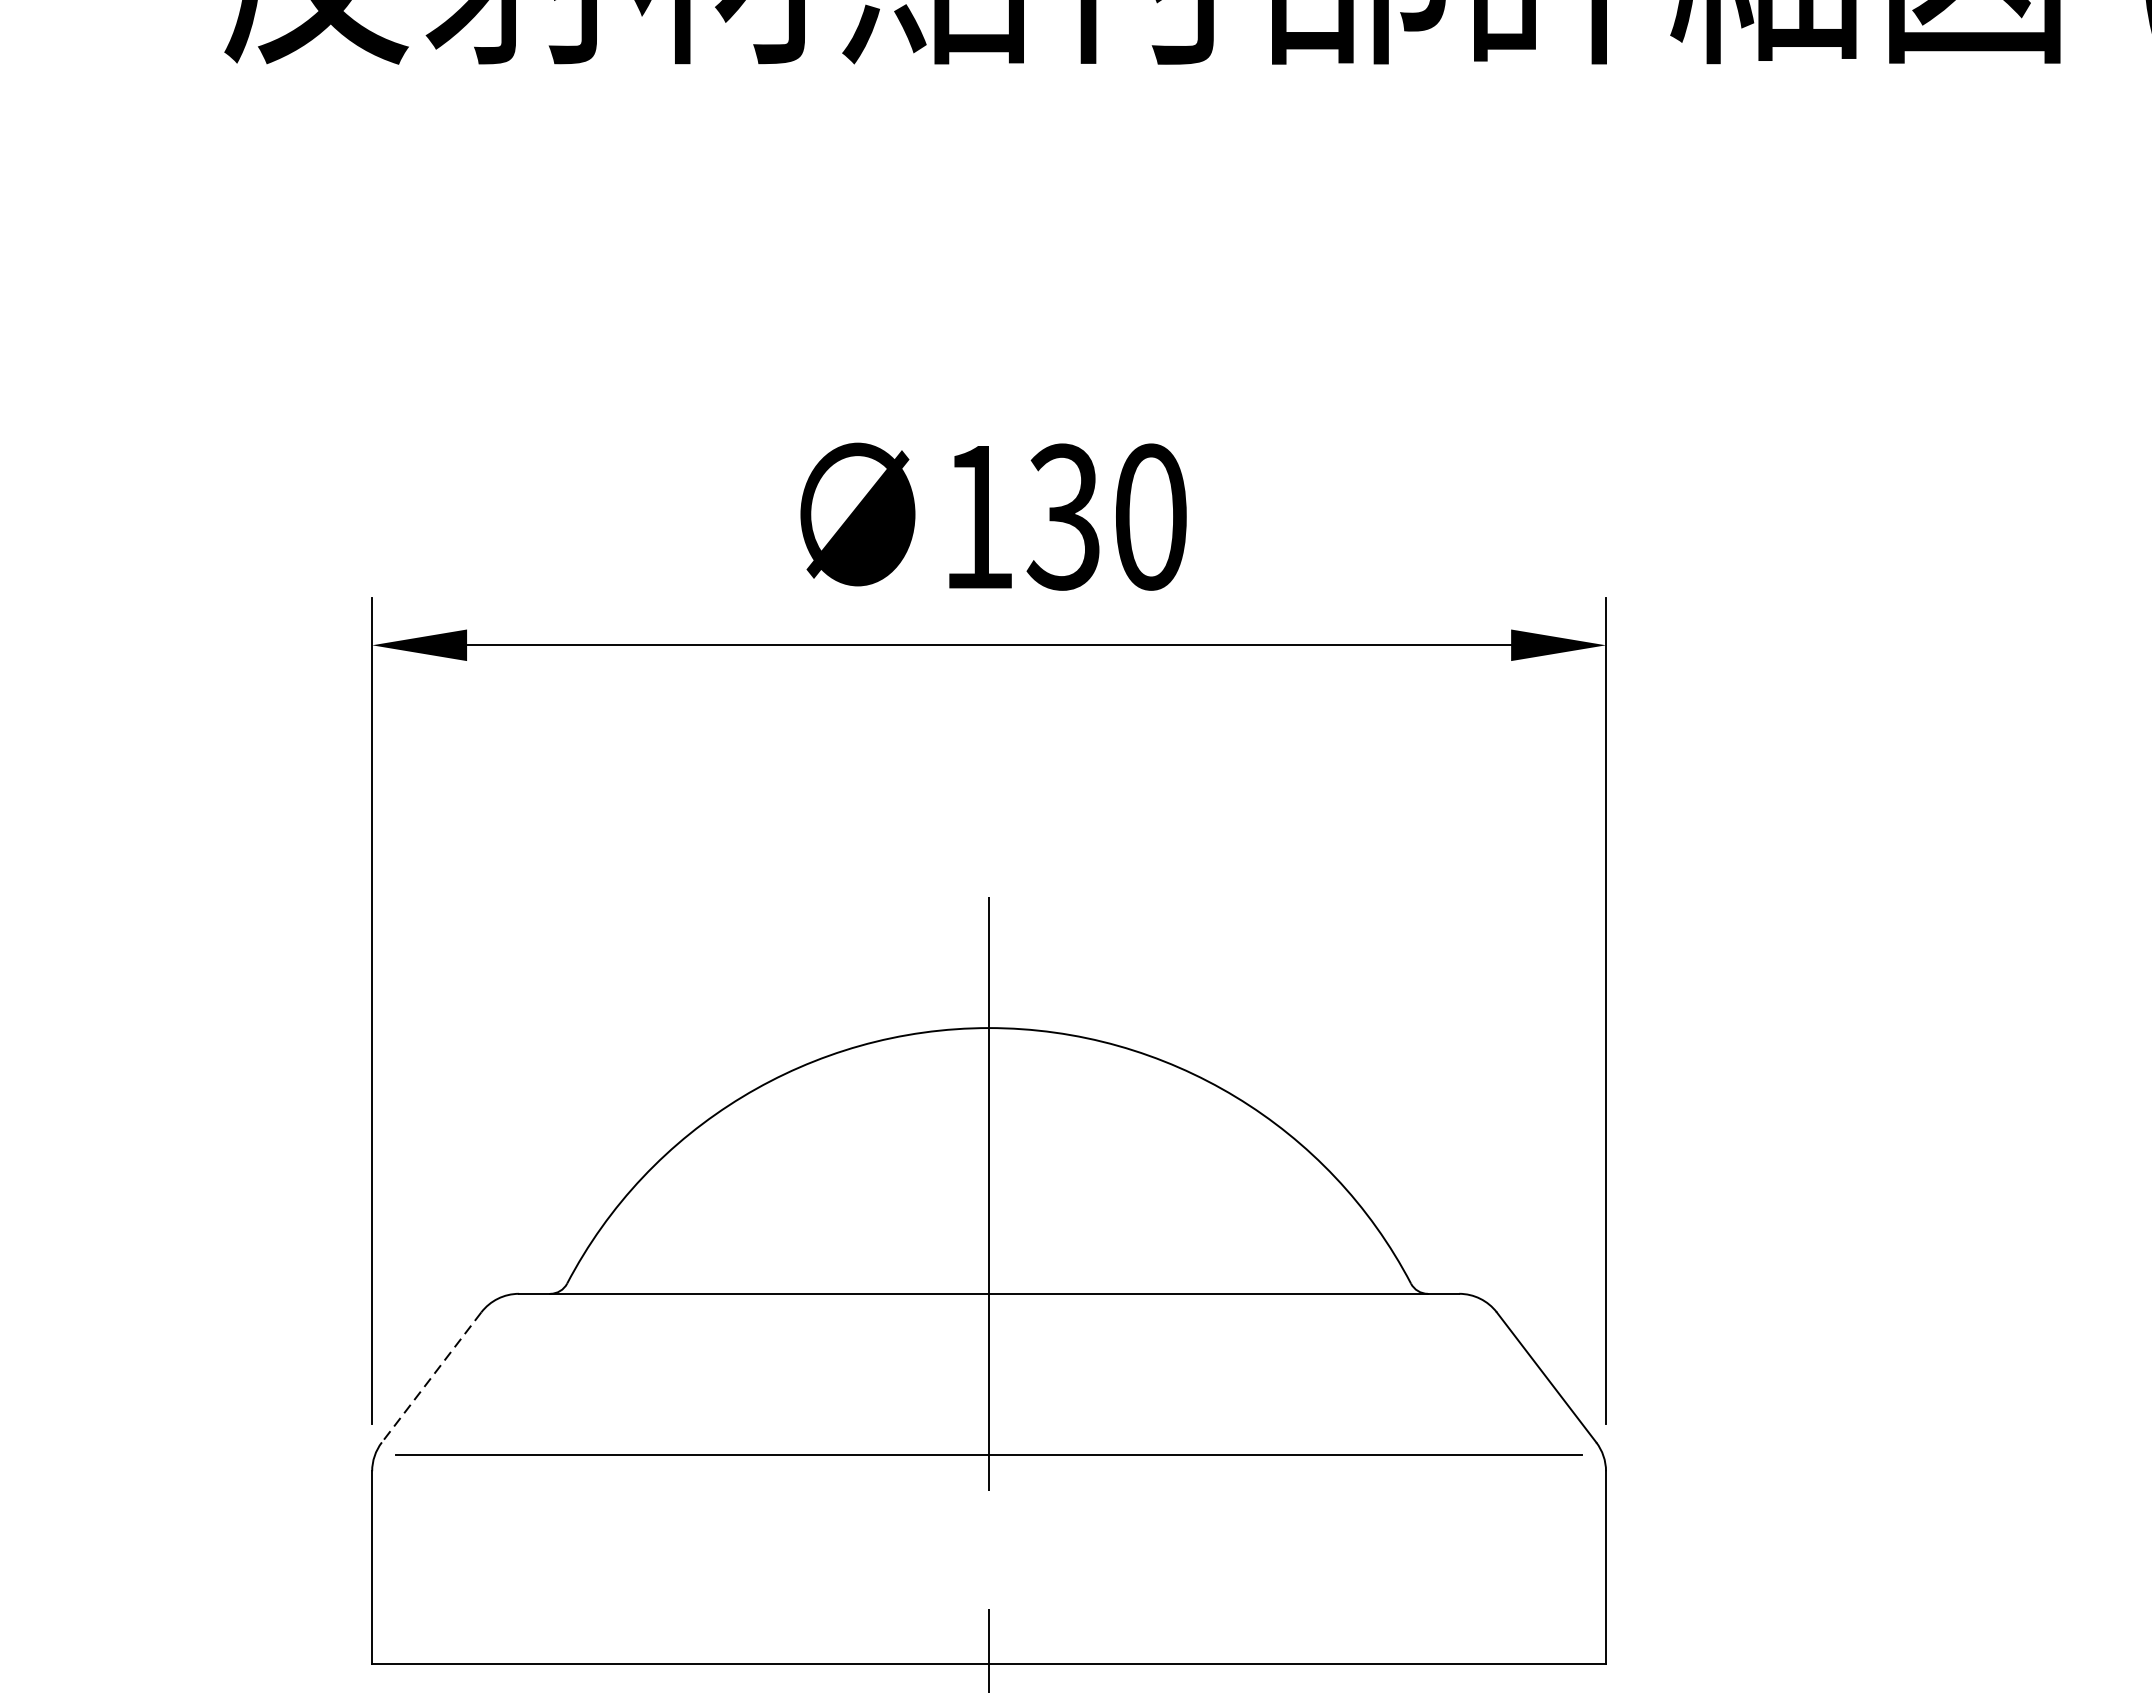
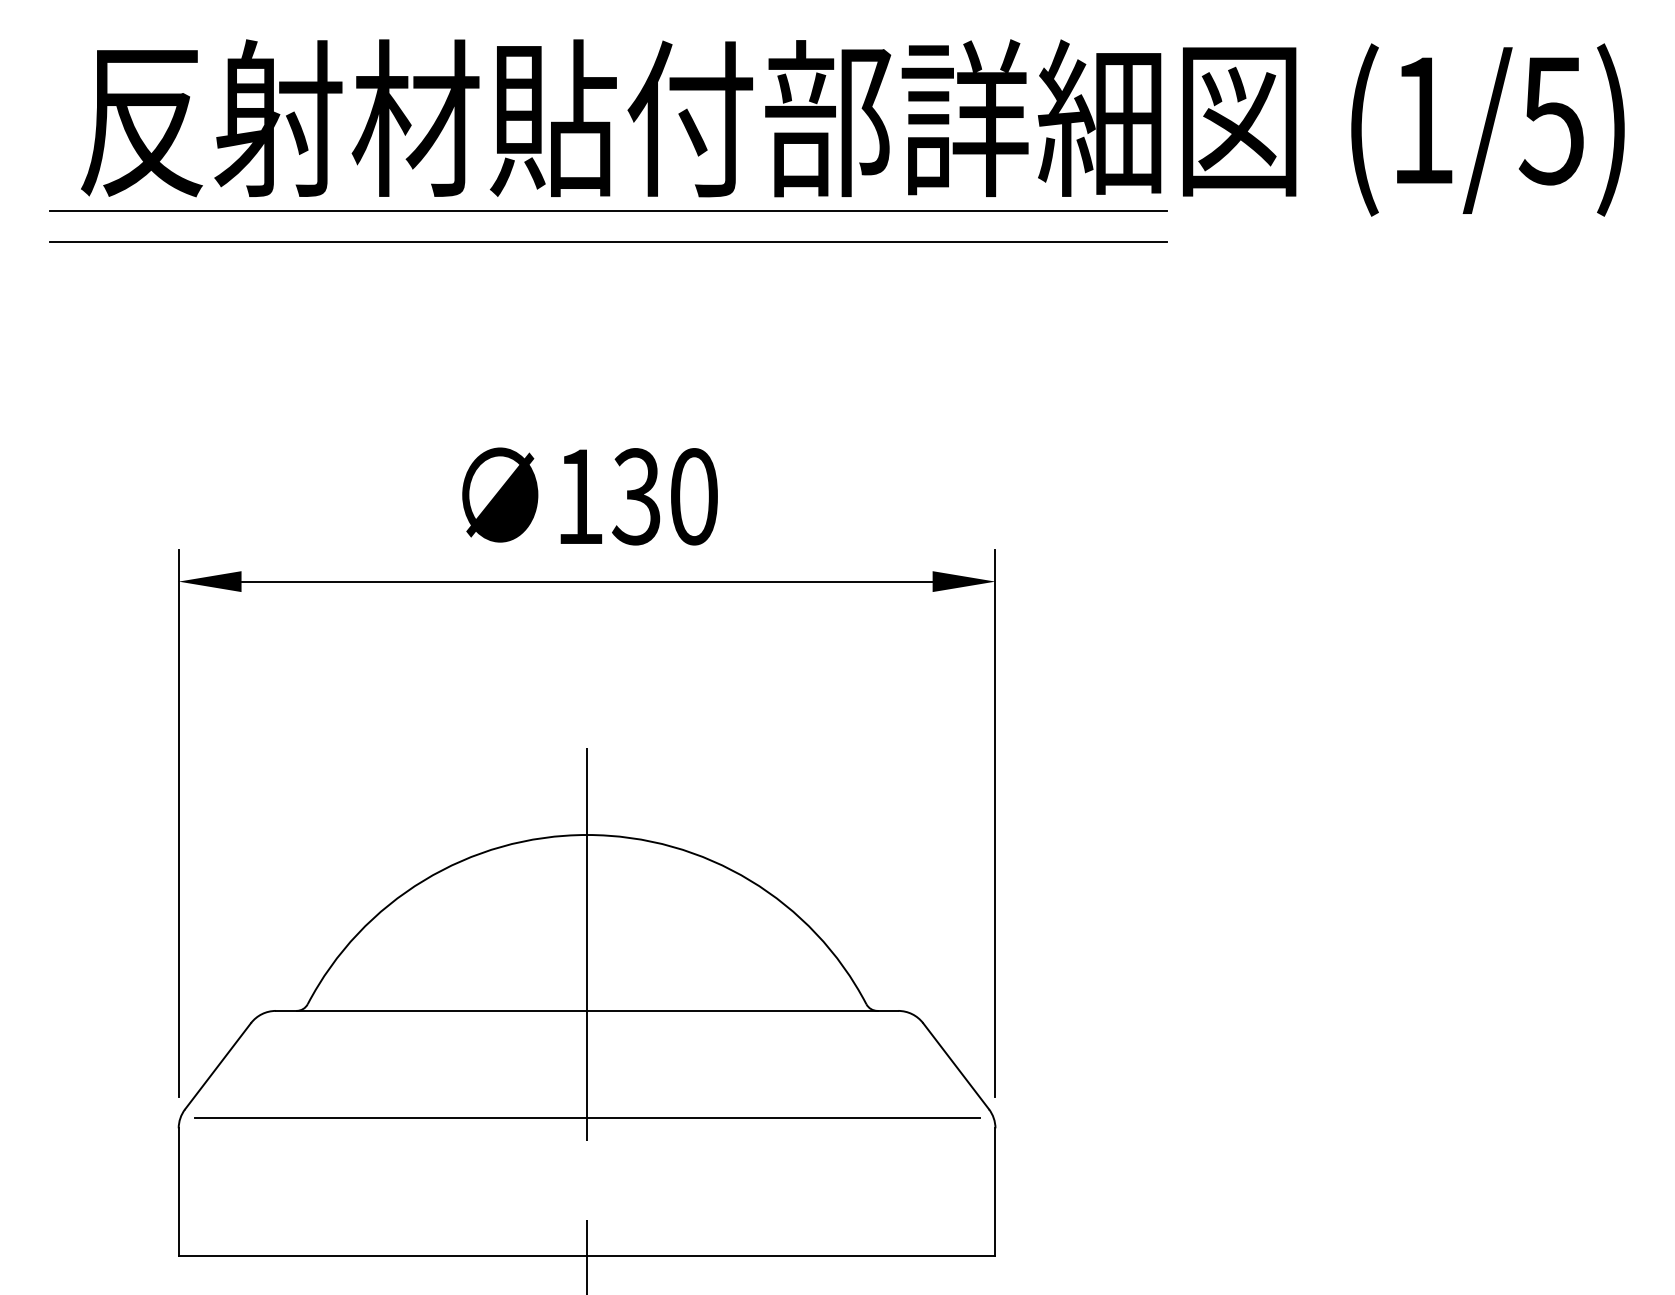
line: (1021, 84) -> (608, 210), added
line: (1021, 132) -> (608, 242), added
line: (430, 1377) -> (217, 1066), dashed -> solid

